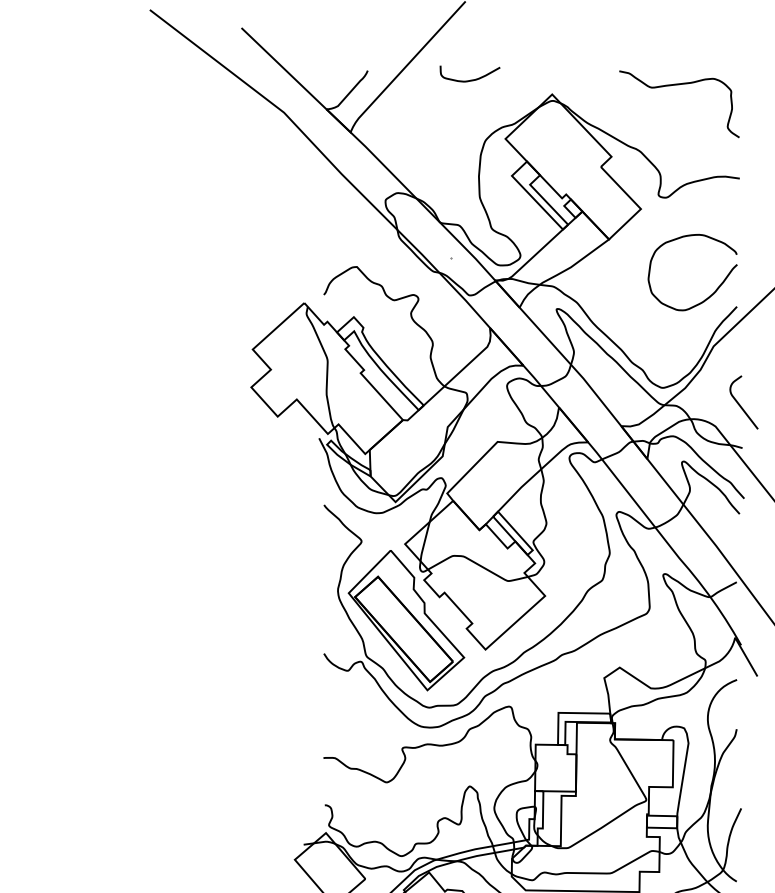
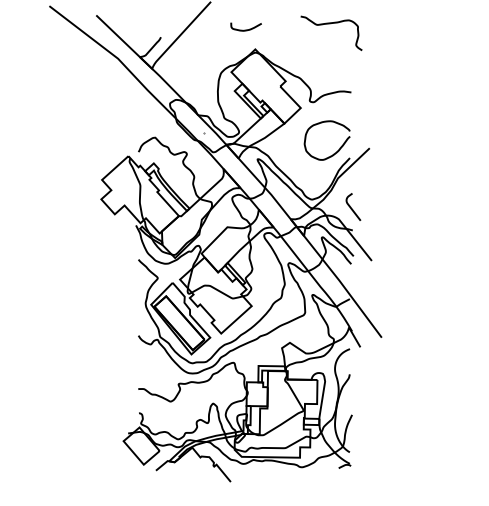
curve: (468, 79) -> (245, 29), moved
curve: (677, 86) -> (330, 24), moved

